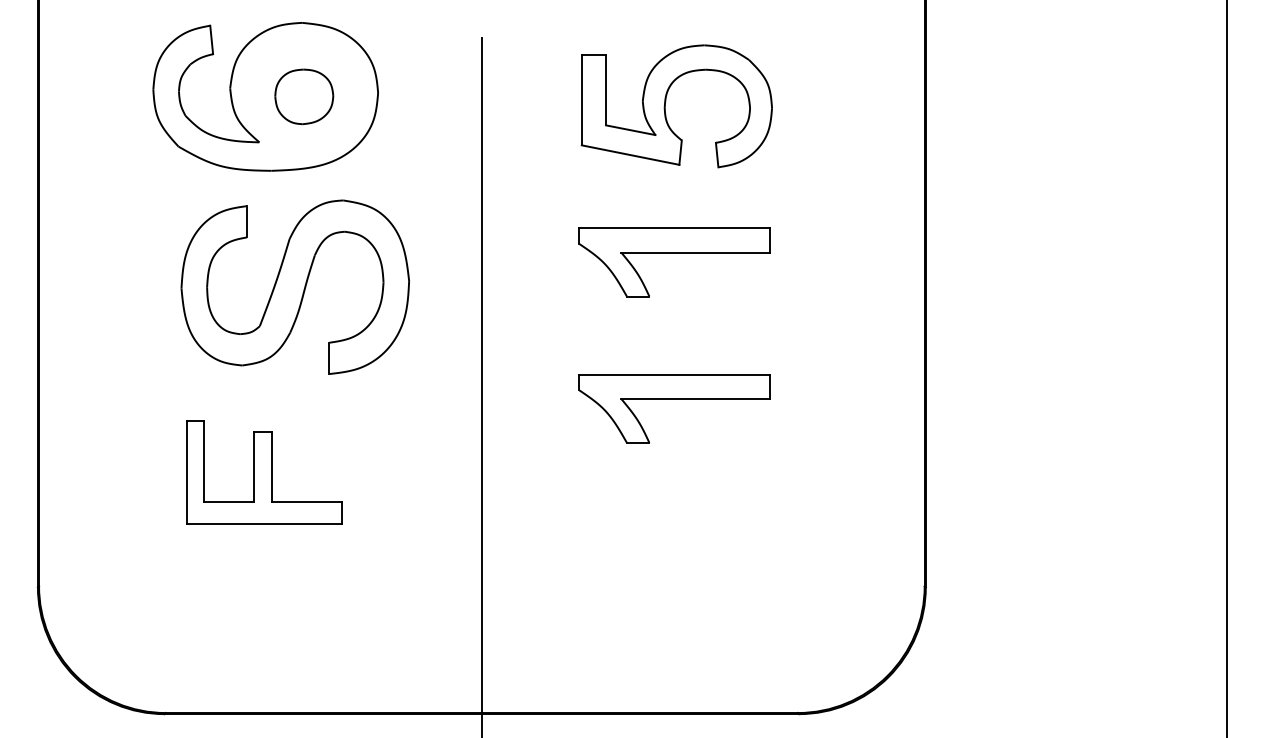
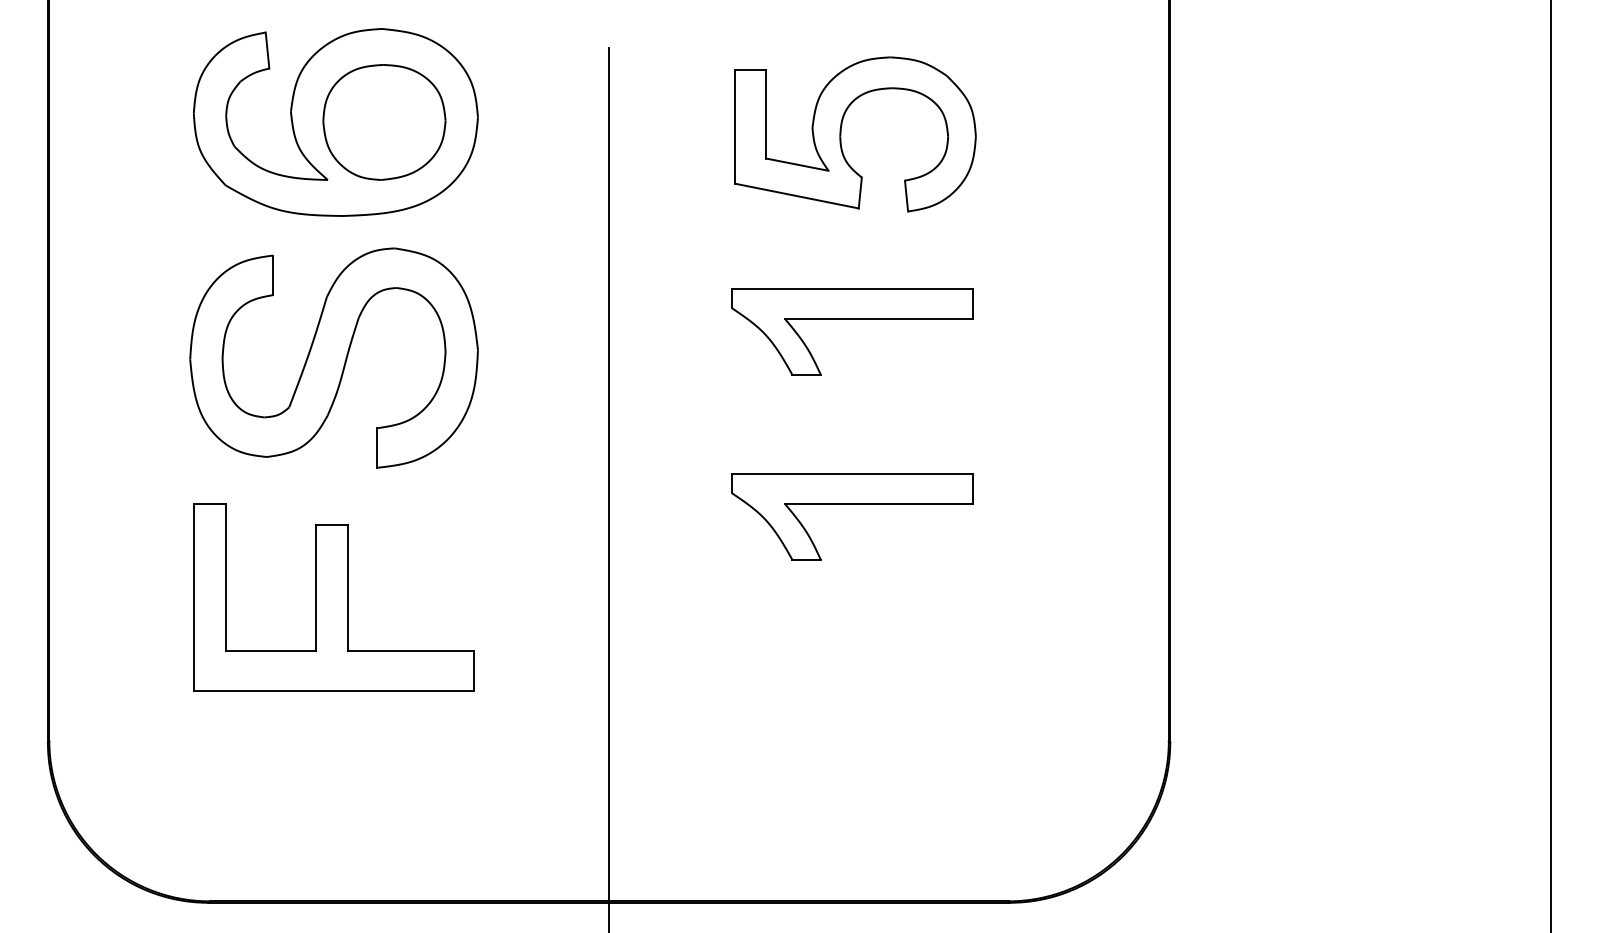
part: (304, 96) -> (384, 122), size x1.67
part: (294, 286) -> (333, 357), moved
part: (263, 471) -> (333, 596), size x1.43

